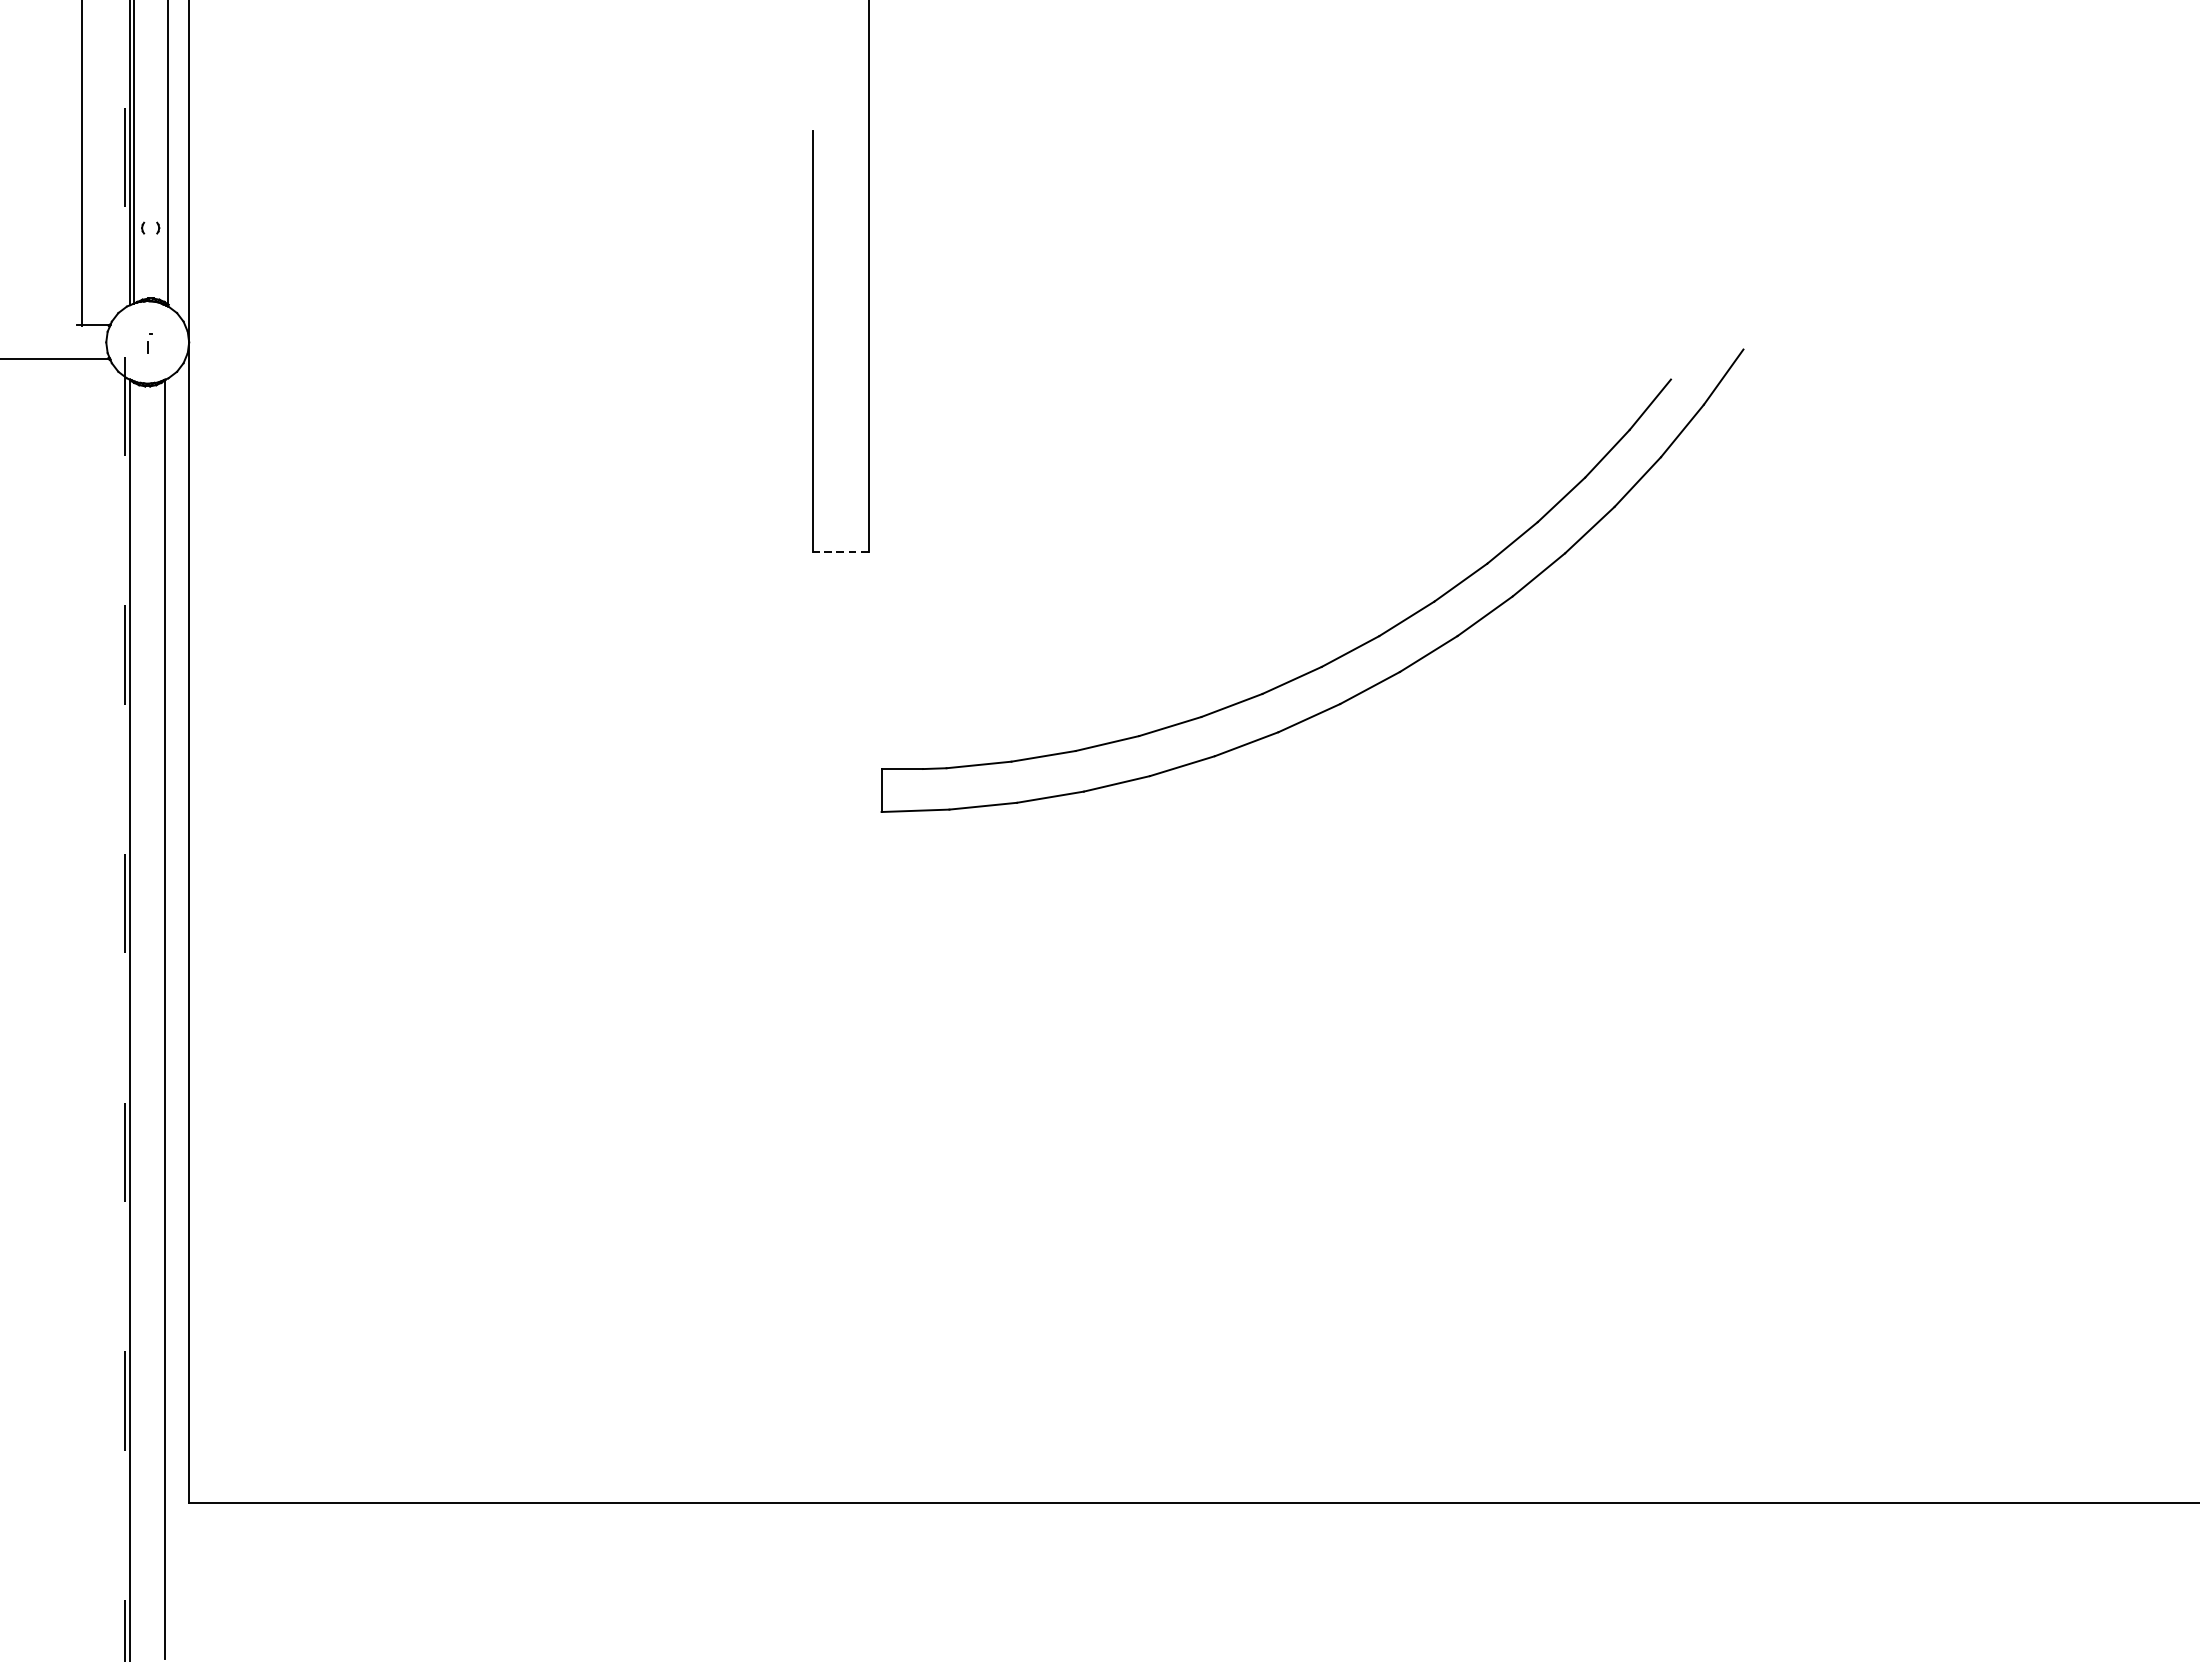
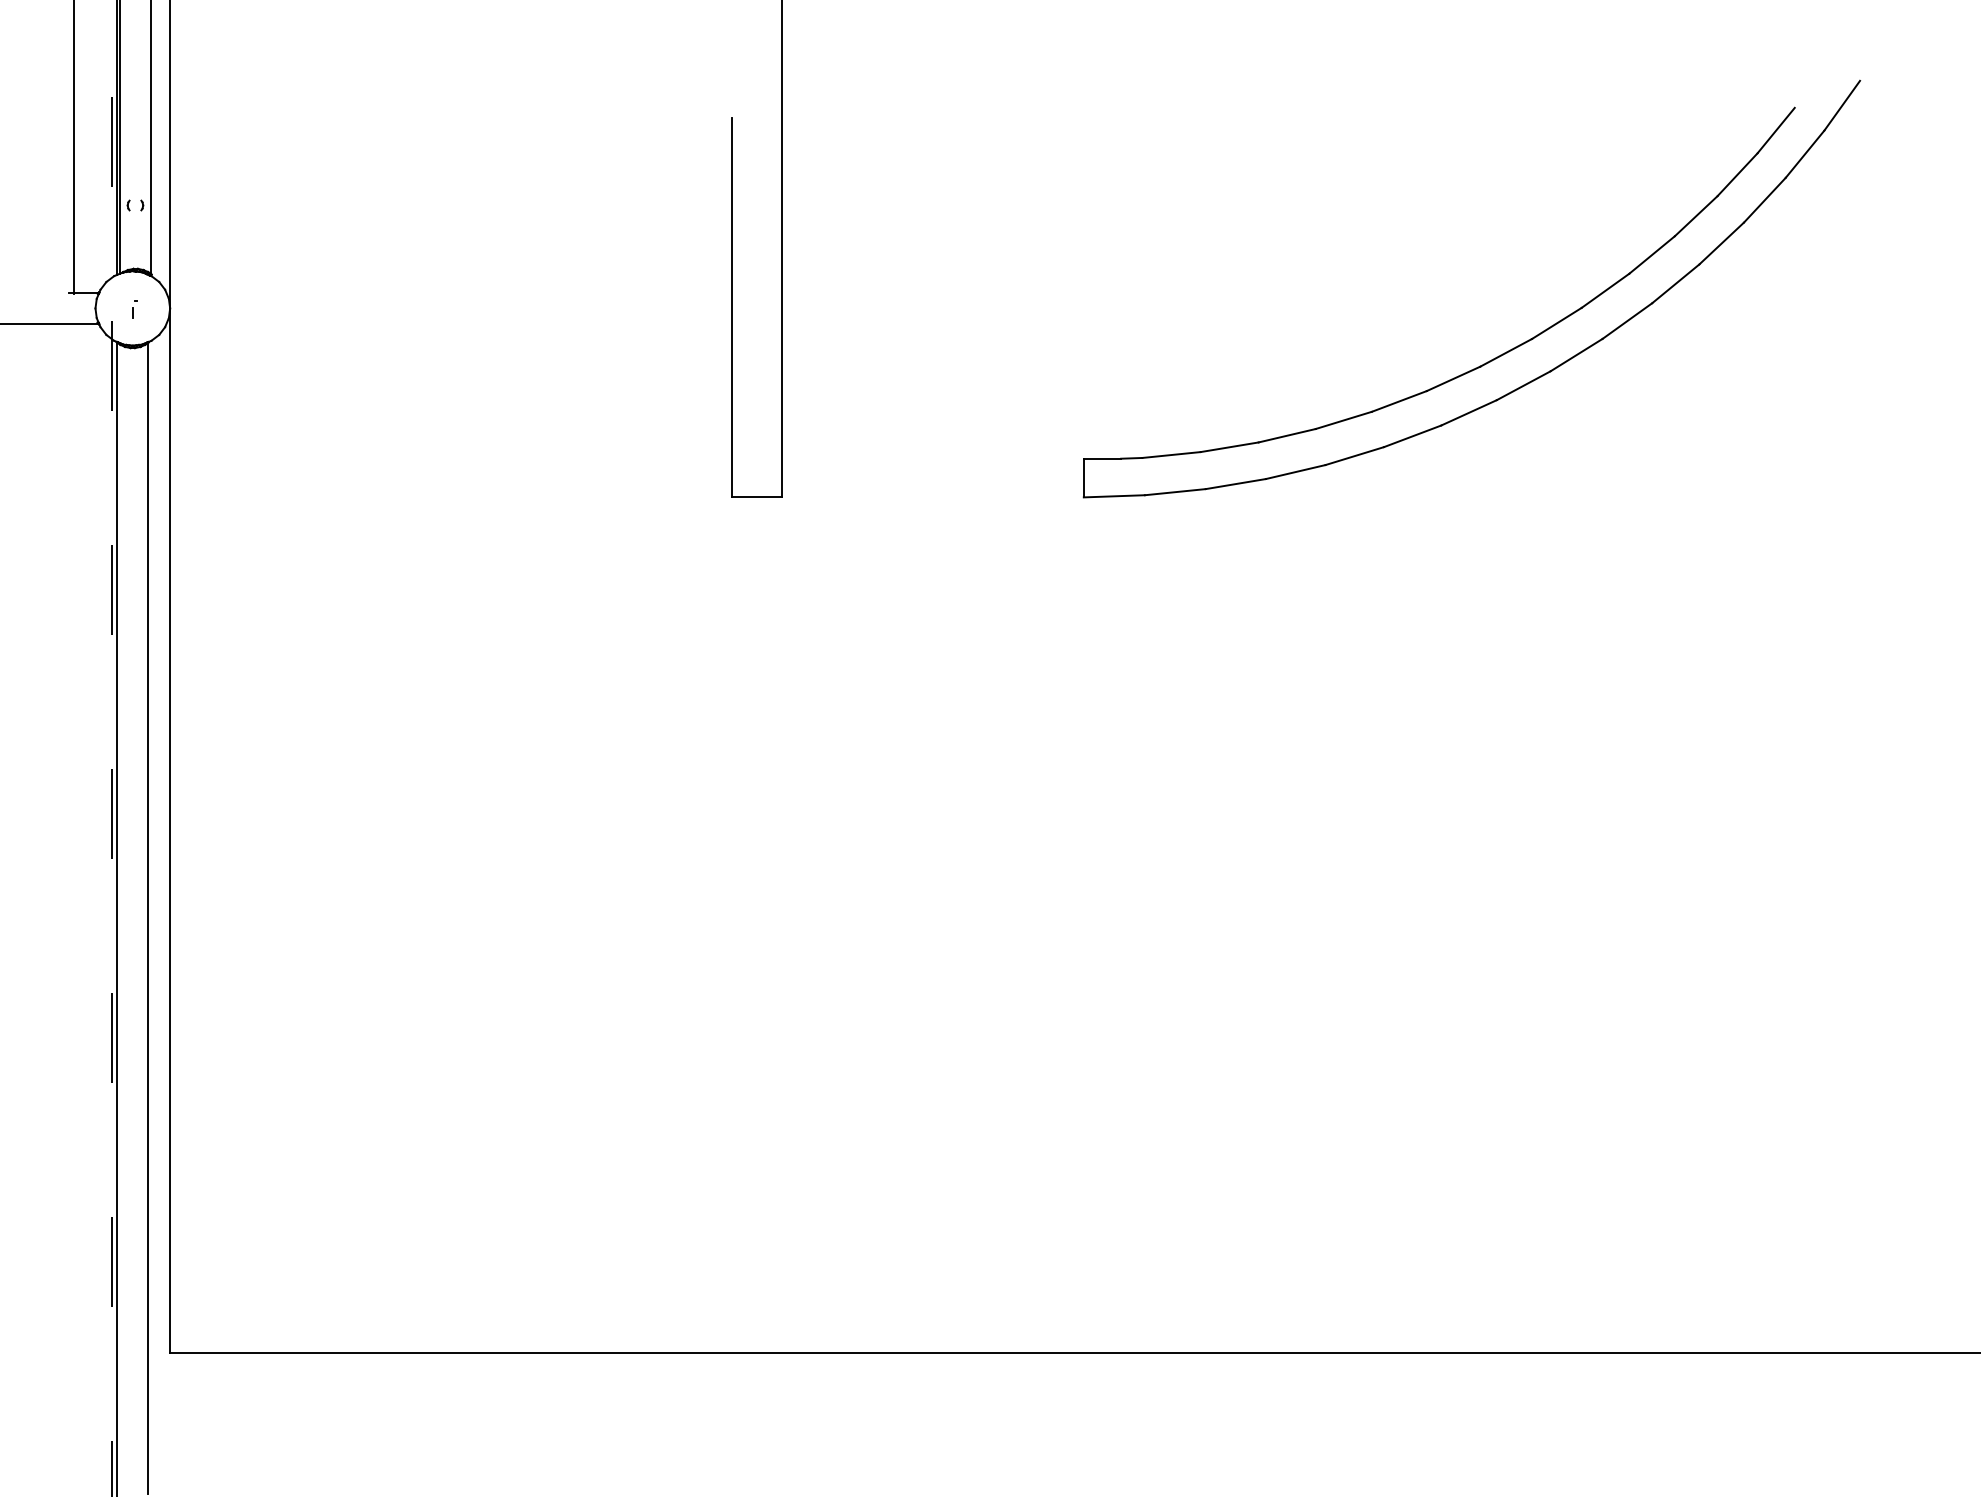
line: (841, 552) -> (757, 497), dashed -> solid
part: (1348, 651) -> (1504, 352), moved

